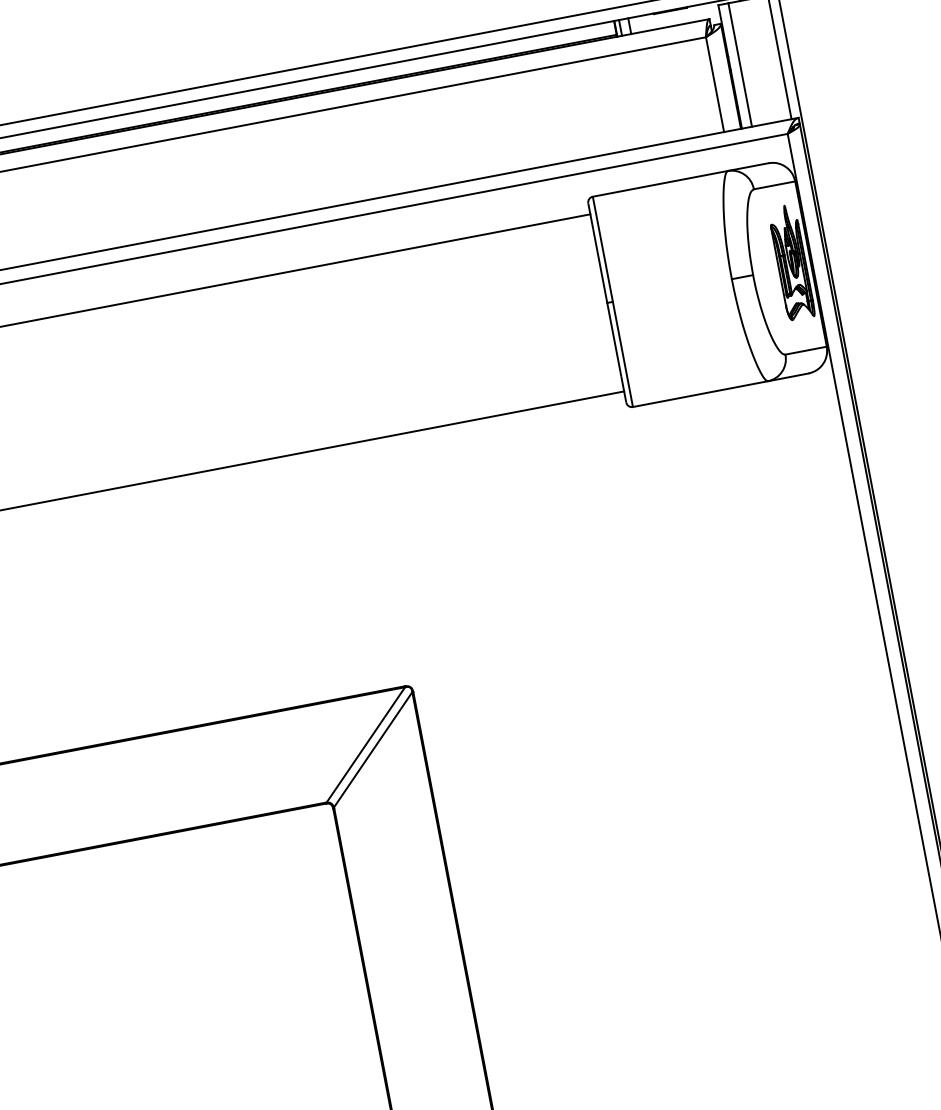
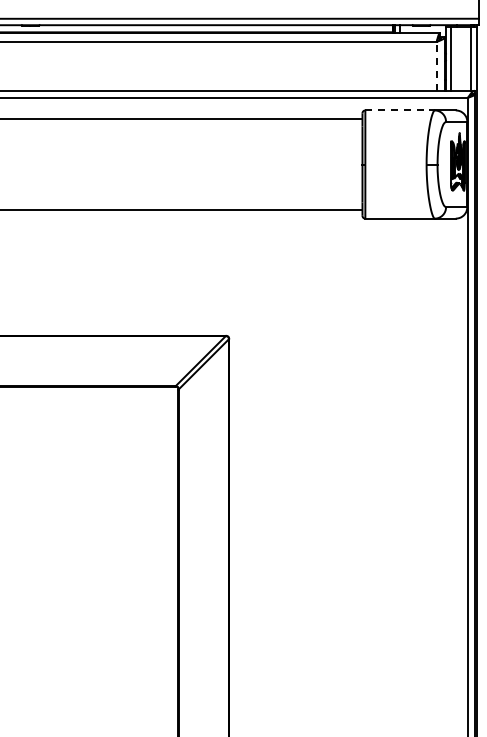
line: (714, 83) -> (436, 65), solid -> dashed
line: (661, 183) -> (400, 110), solid -> dashed

